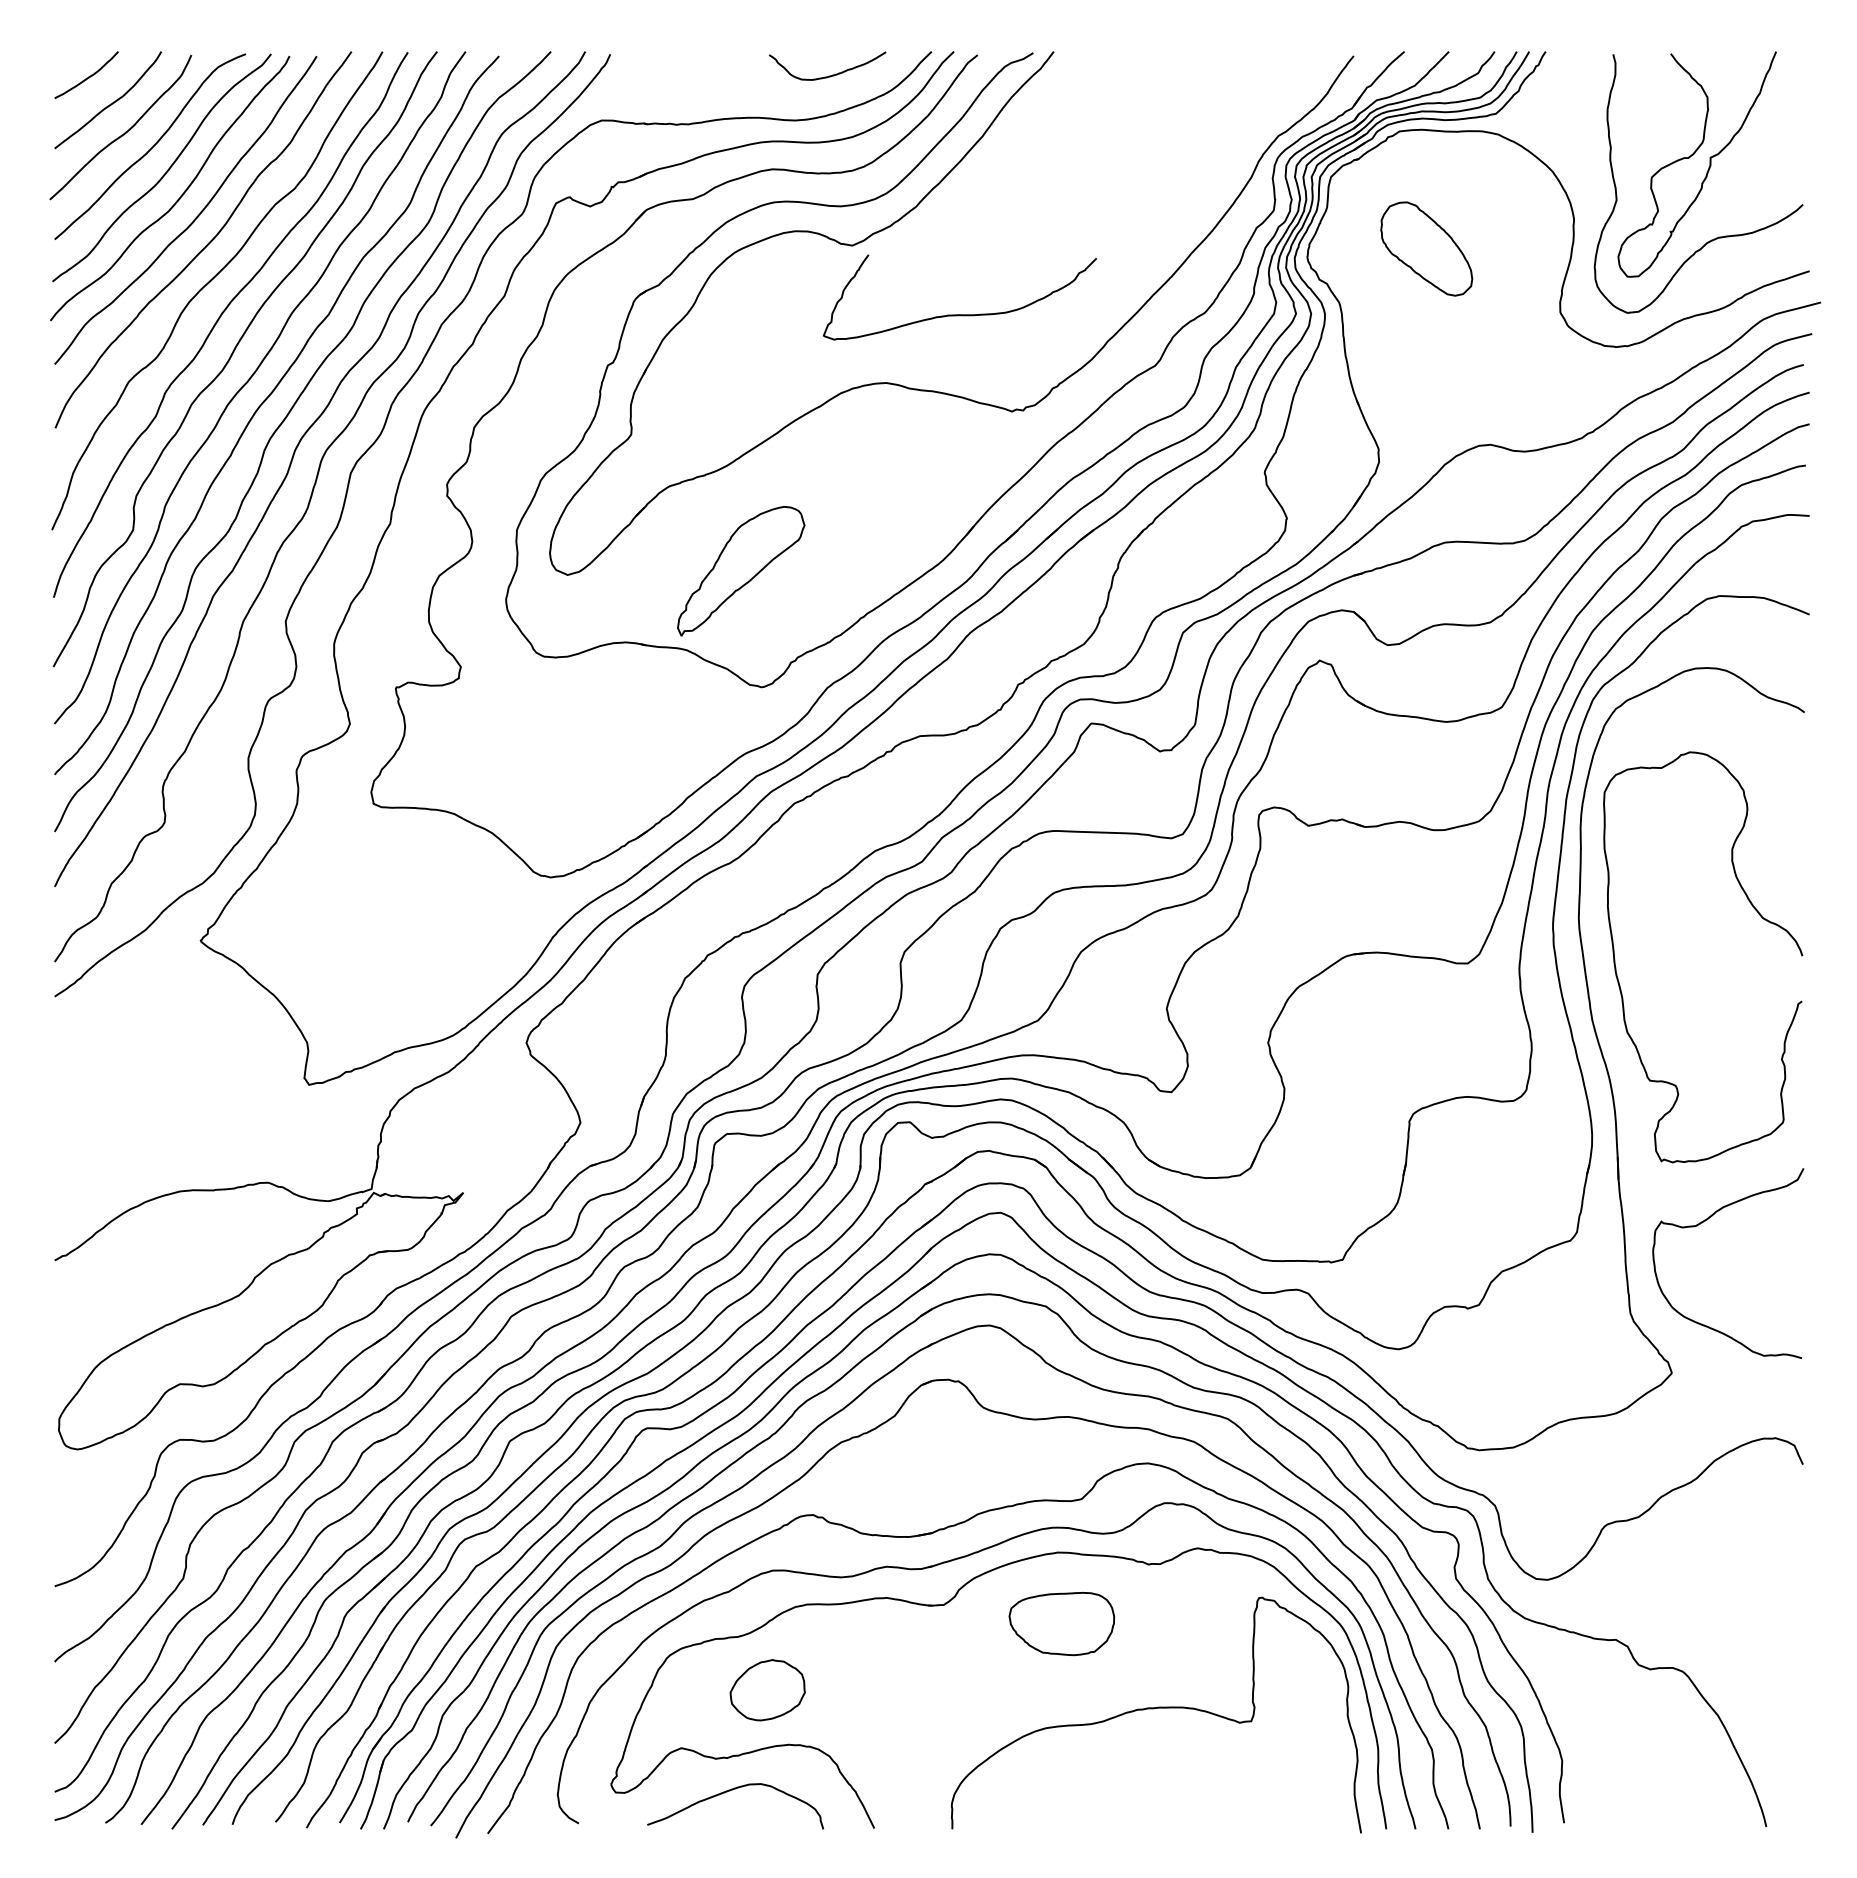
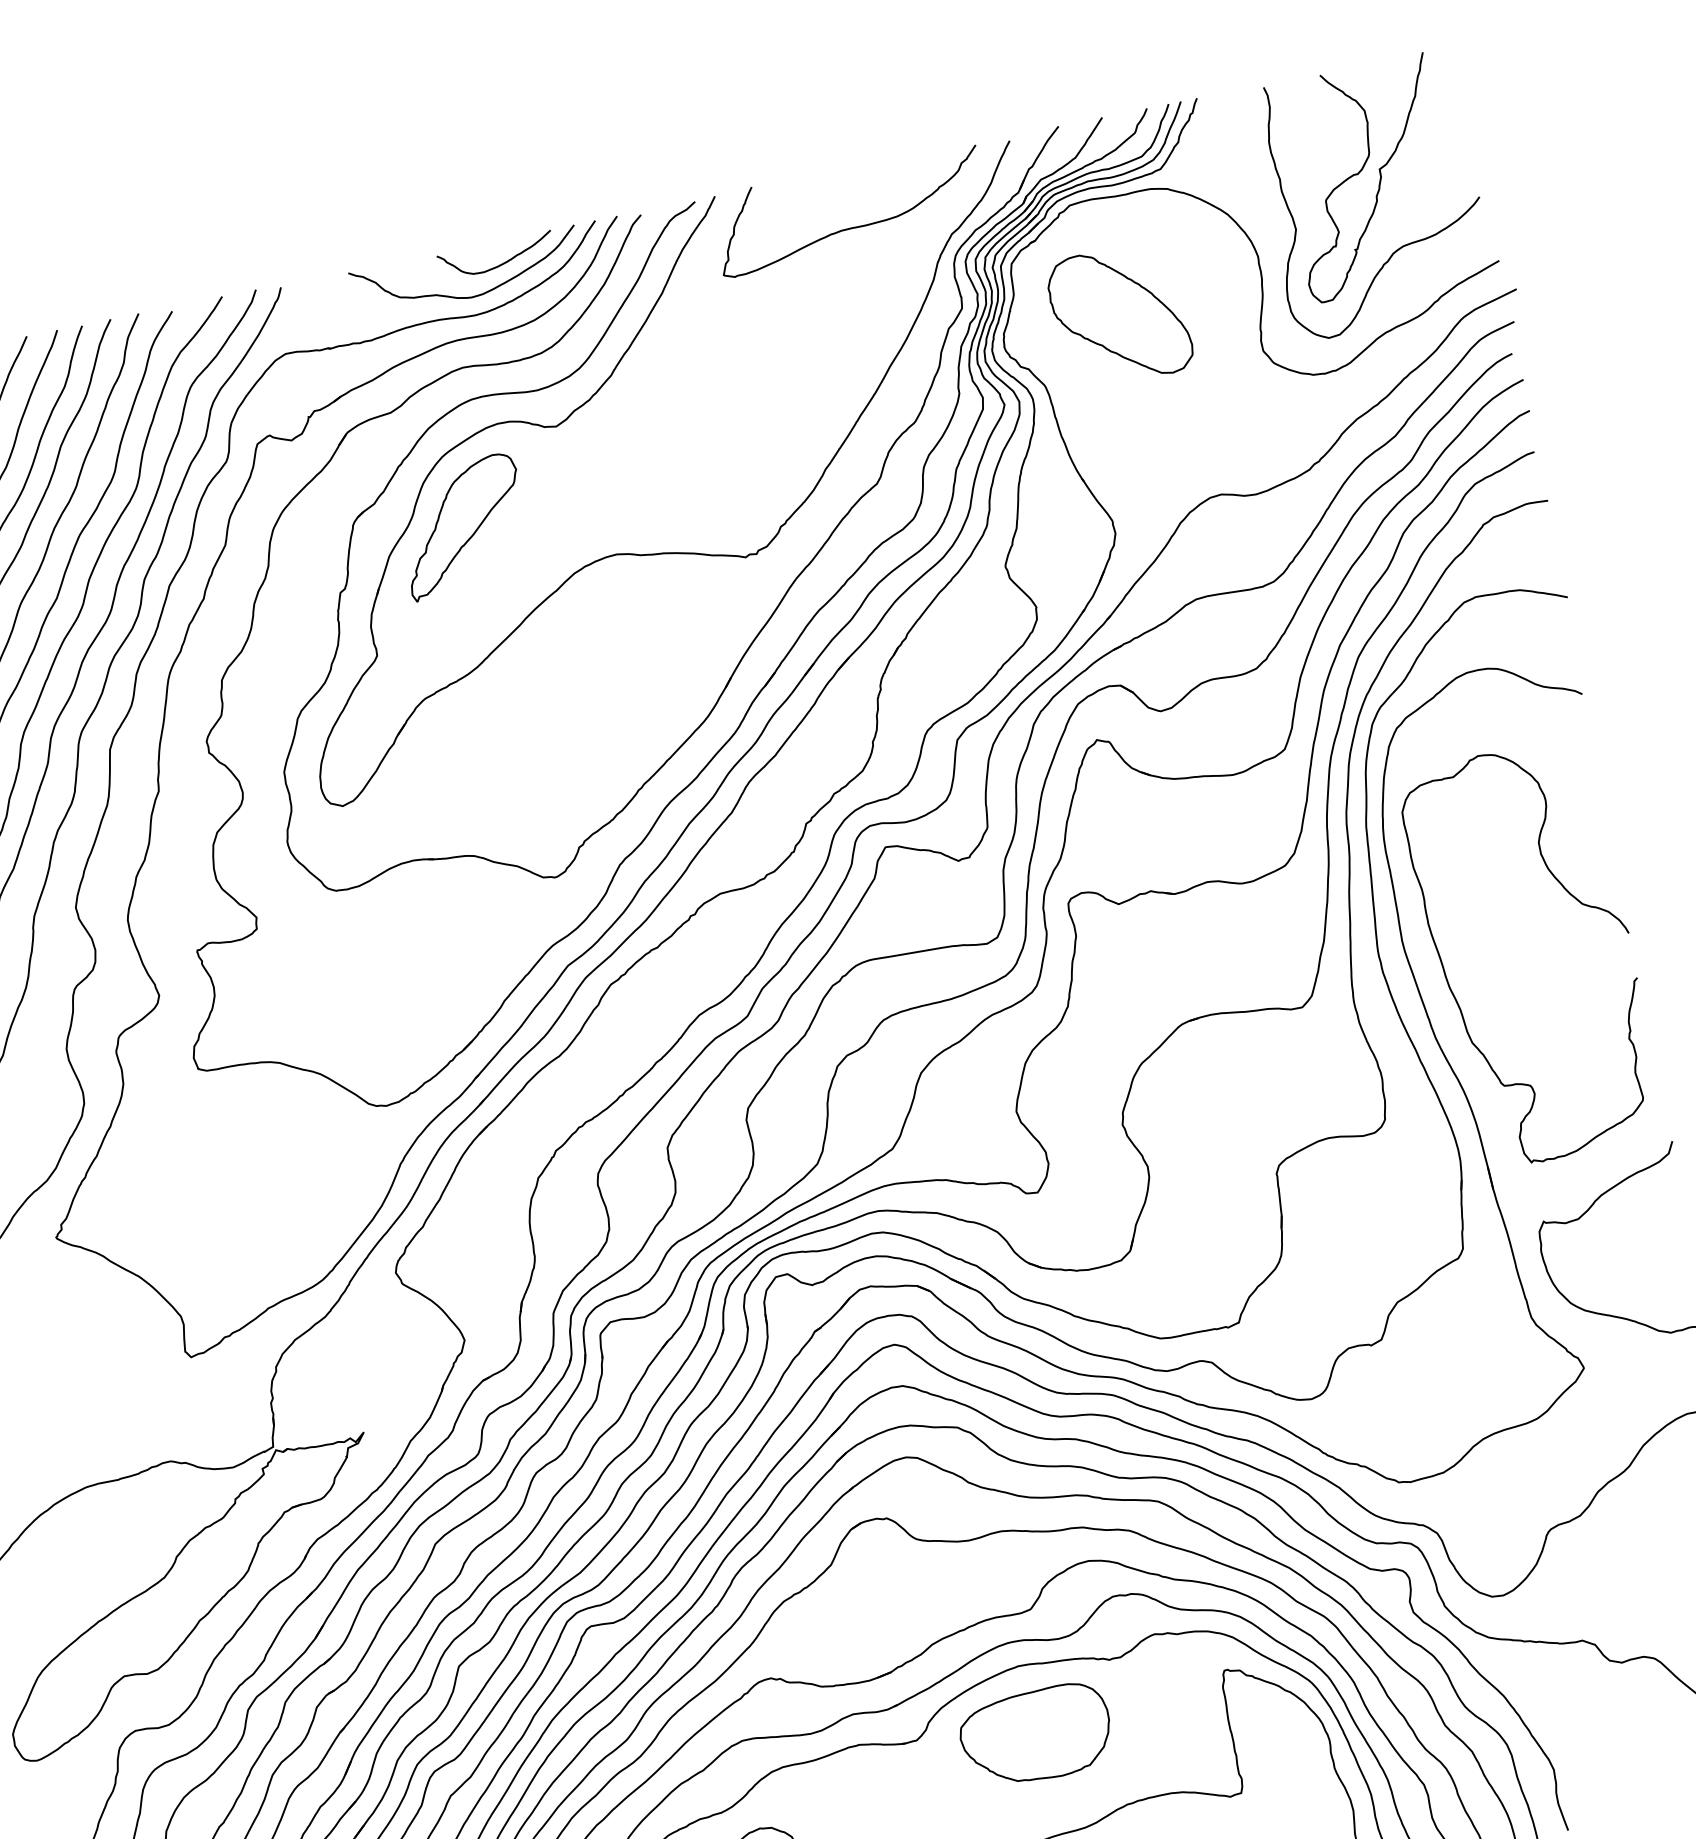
curve: (790, 100) -> (466, 296), added
part: (1426, 248) -> (1119, 314), size x1.43
curve: (959, 314) -> (852, 227), moved
part: (741, 571) -> (463, 526), moved
part: (1061, 1623) -> (1035, 1735), size x1.43

